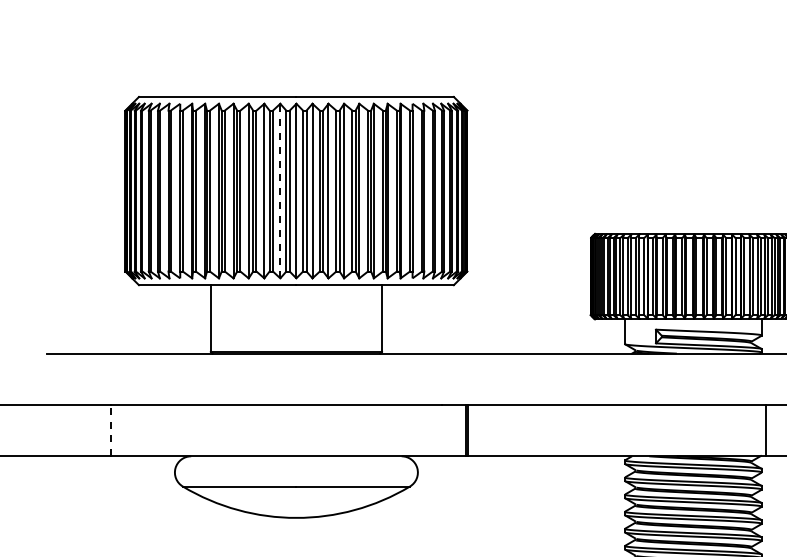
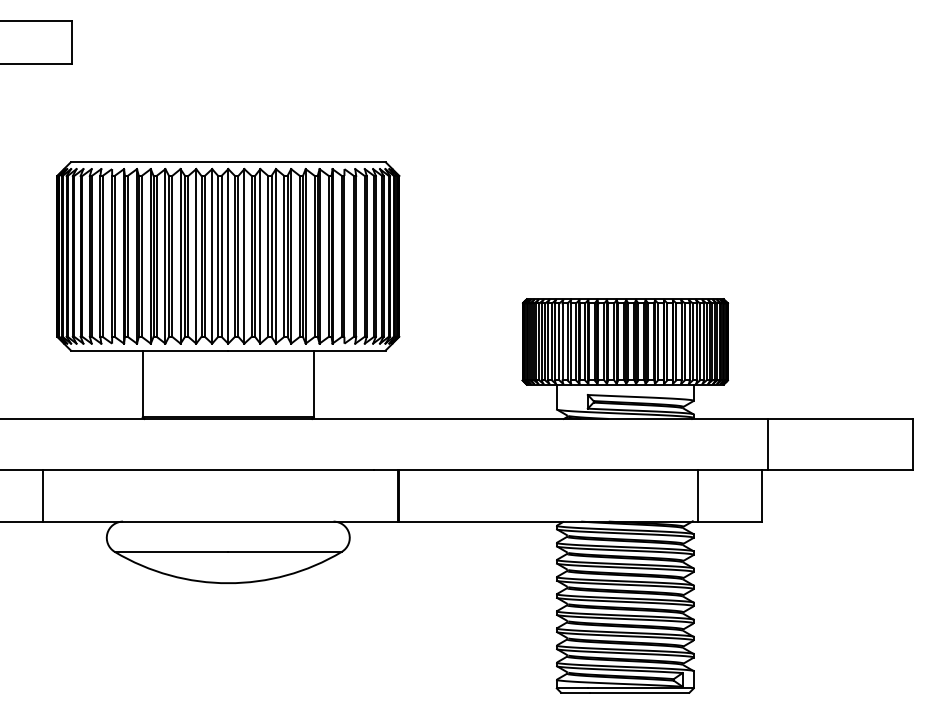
line: (280, 190) -> (212, 255), dashed -> solid
line: (111, 430) -> (43, 495), dashed -> solid

